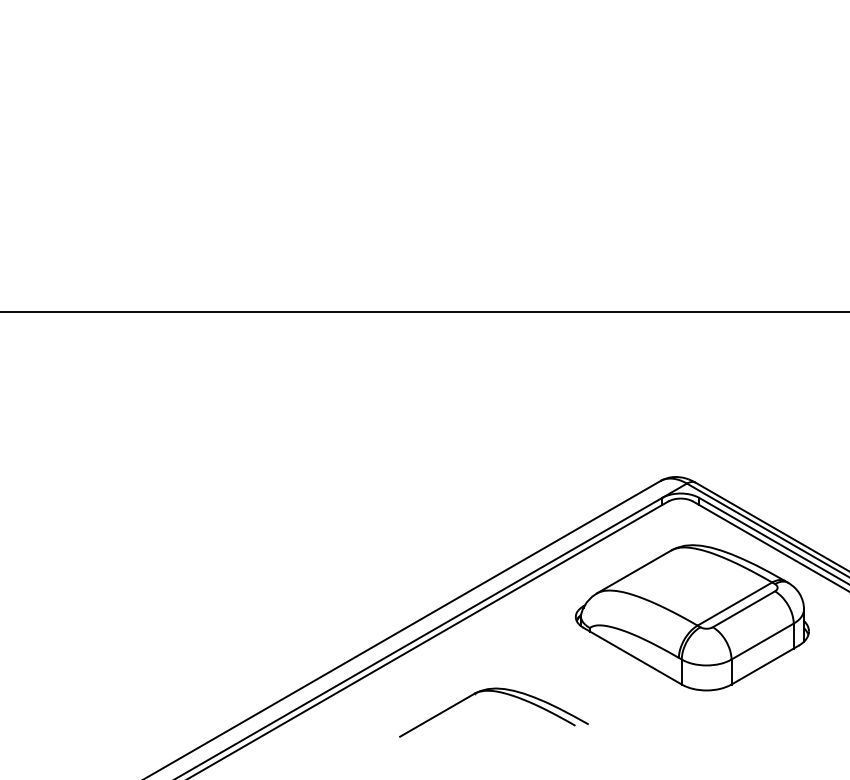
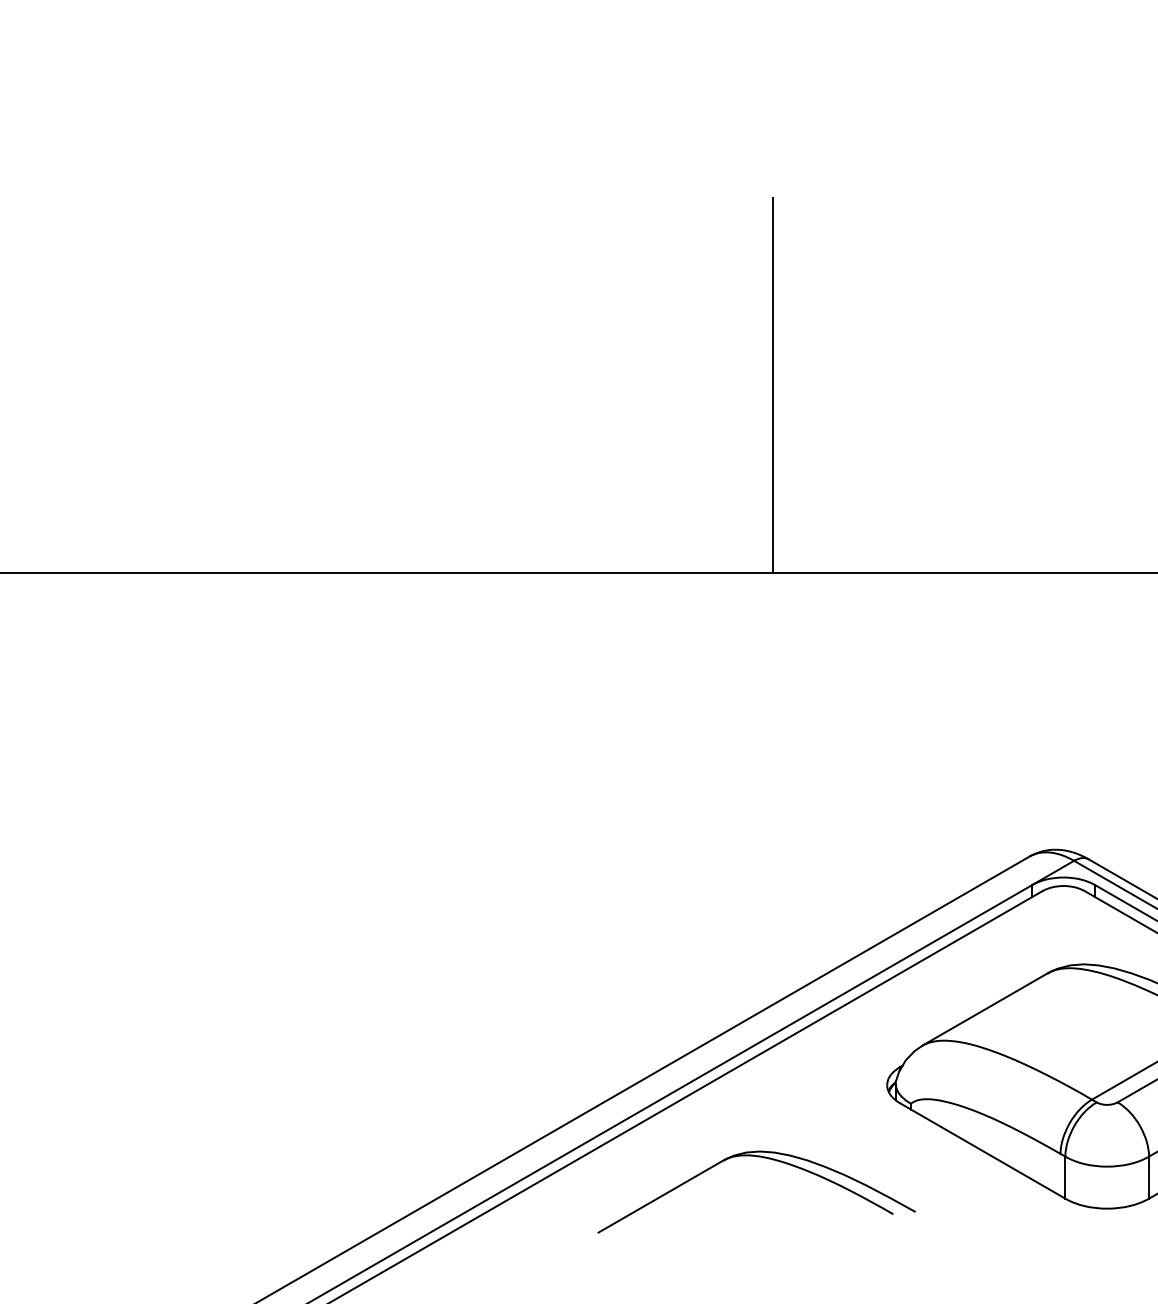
line: (508, 200) -> (774, 384), added
part: (494, 692) -> (757, 1158), moved

